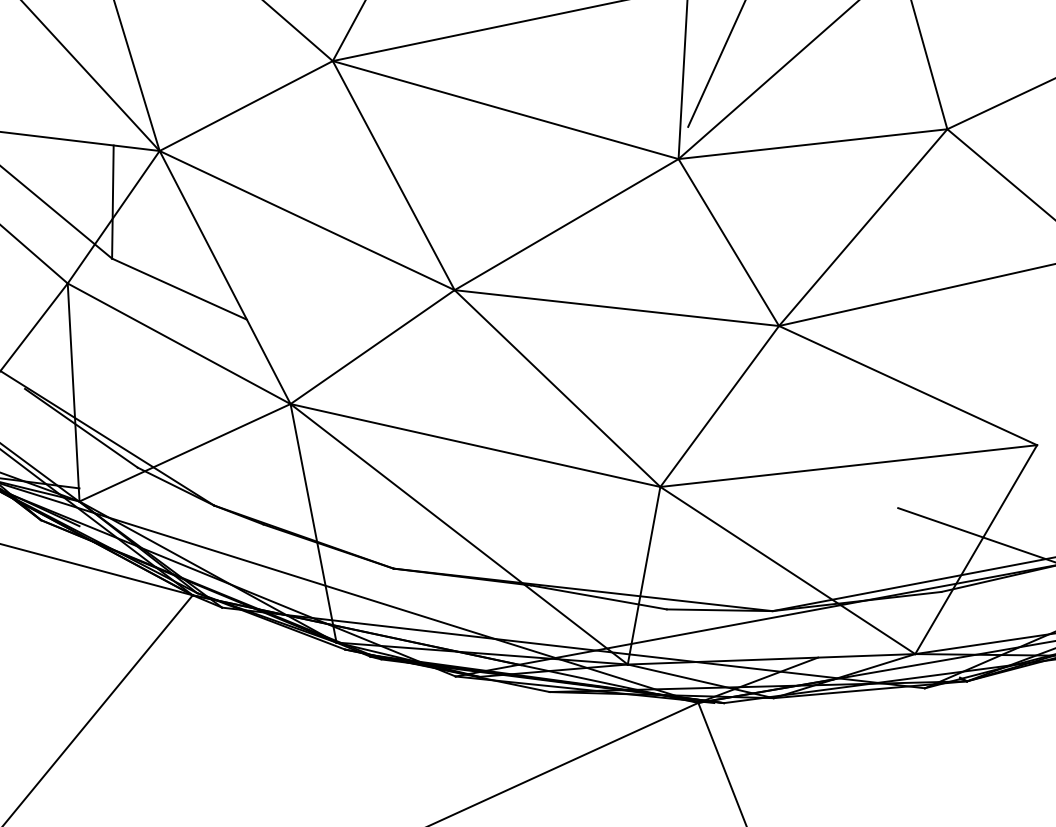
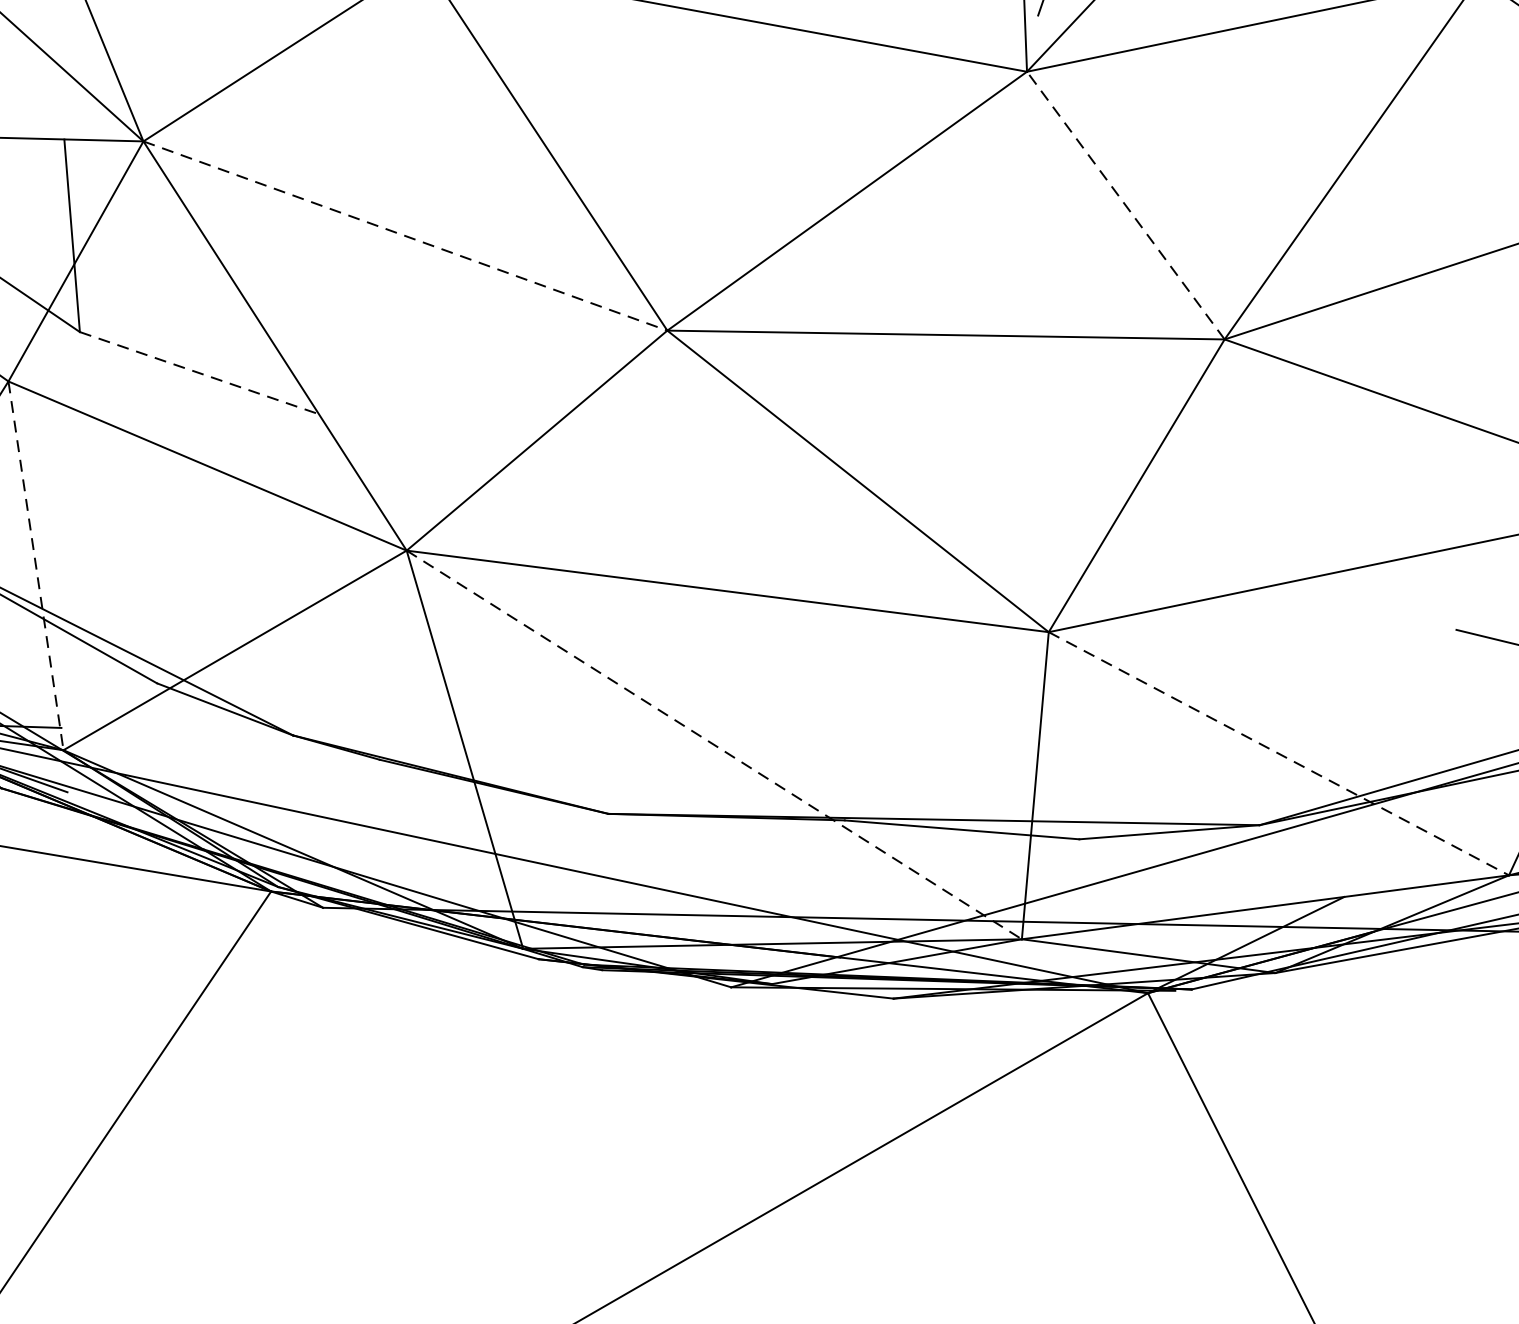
line: (307, 220) -> (405, 235), solid -> dashed
line: (728, 242) -> (1125, 205), solid -> dashed
line: (179, 289) -> (199, 373), solid -> dashed
line: (73, 393) -> (35, 567), solid -> dashed
line: (459, 534) -> (714, 745), solid -> dashed
line: (788, 570) -> (1280, 753), solid -> dashed

